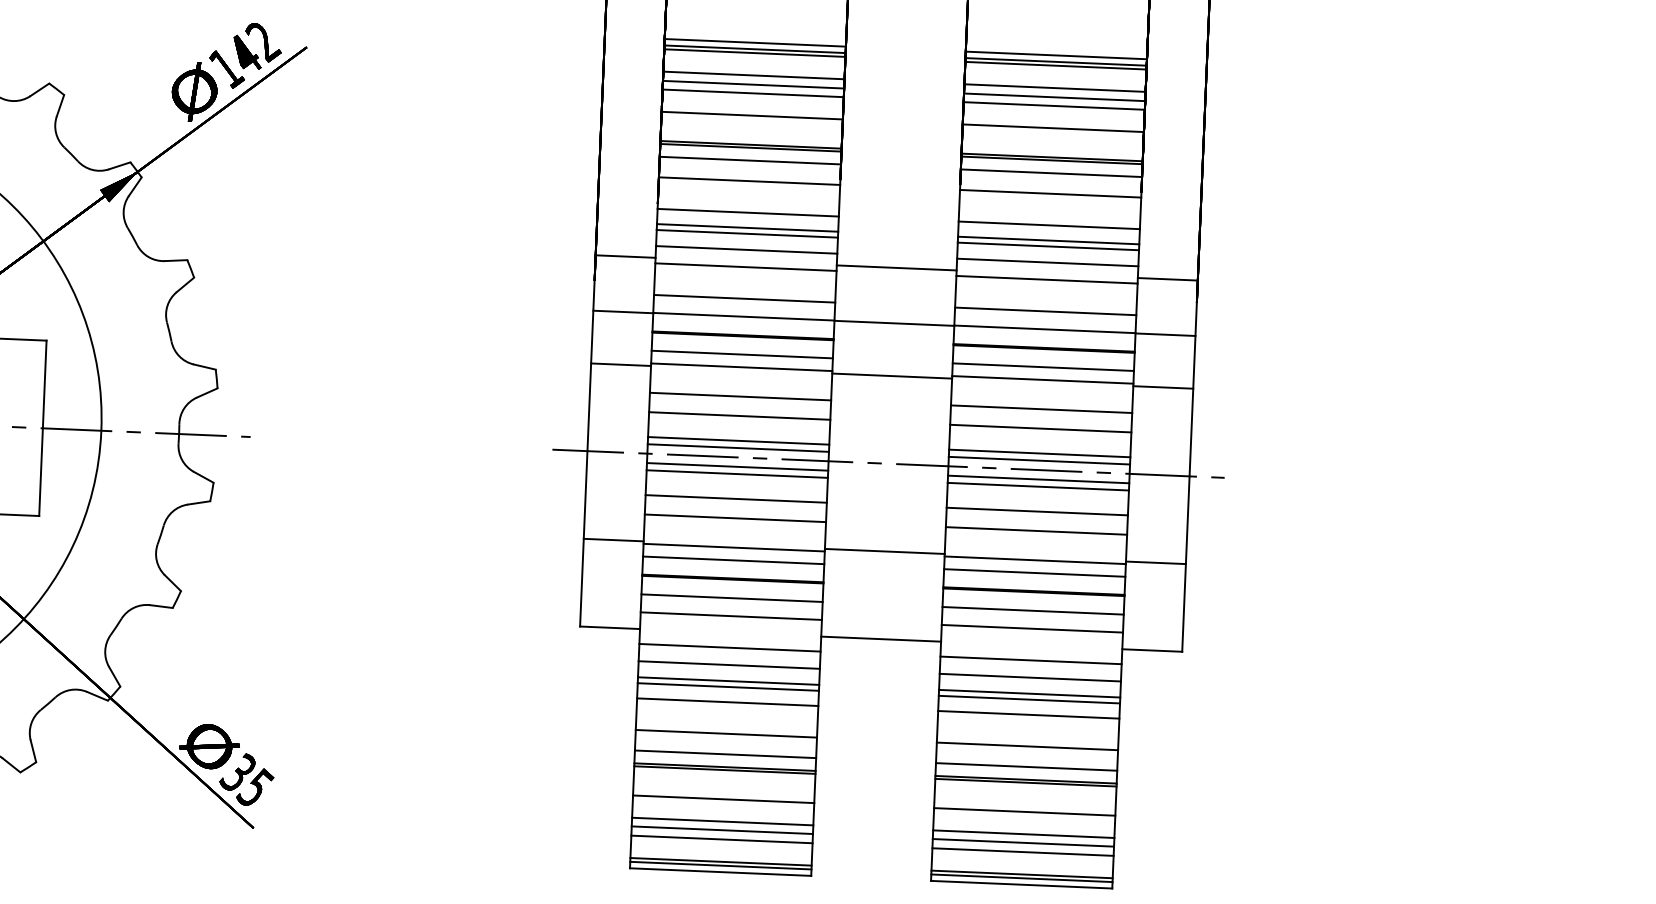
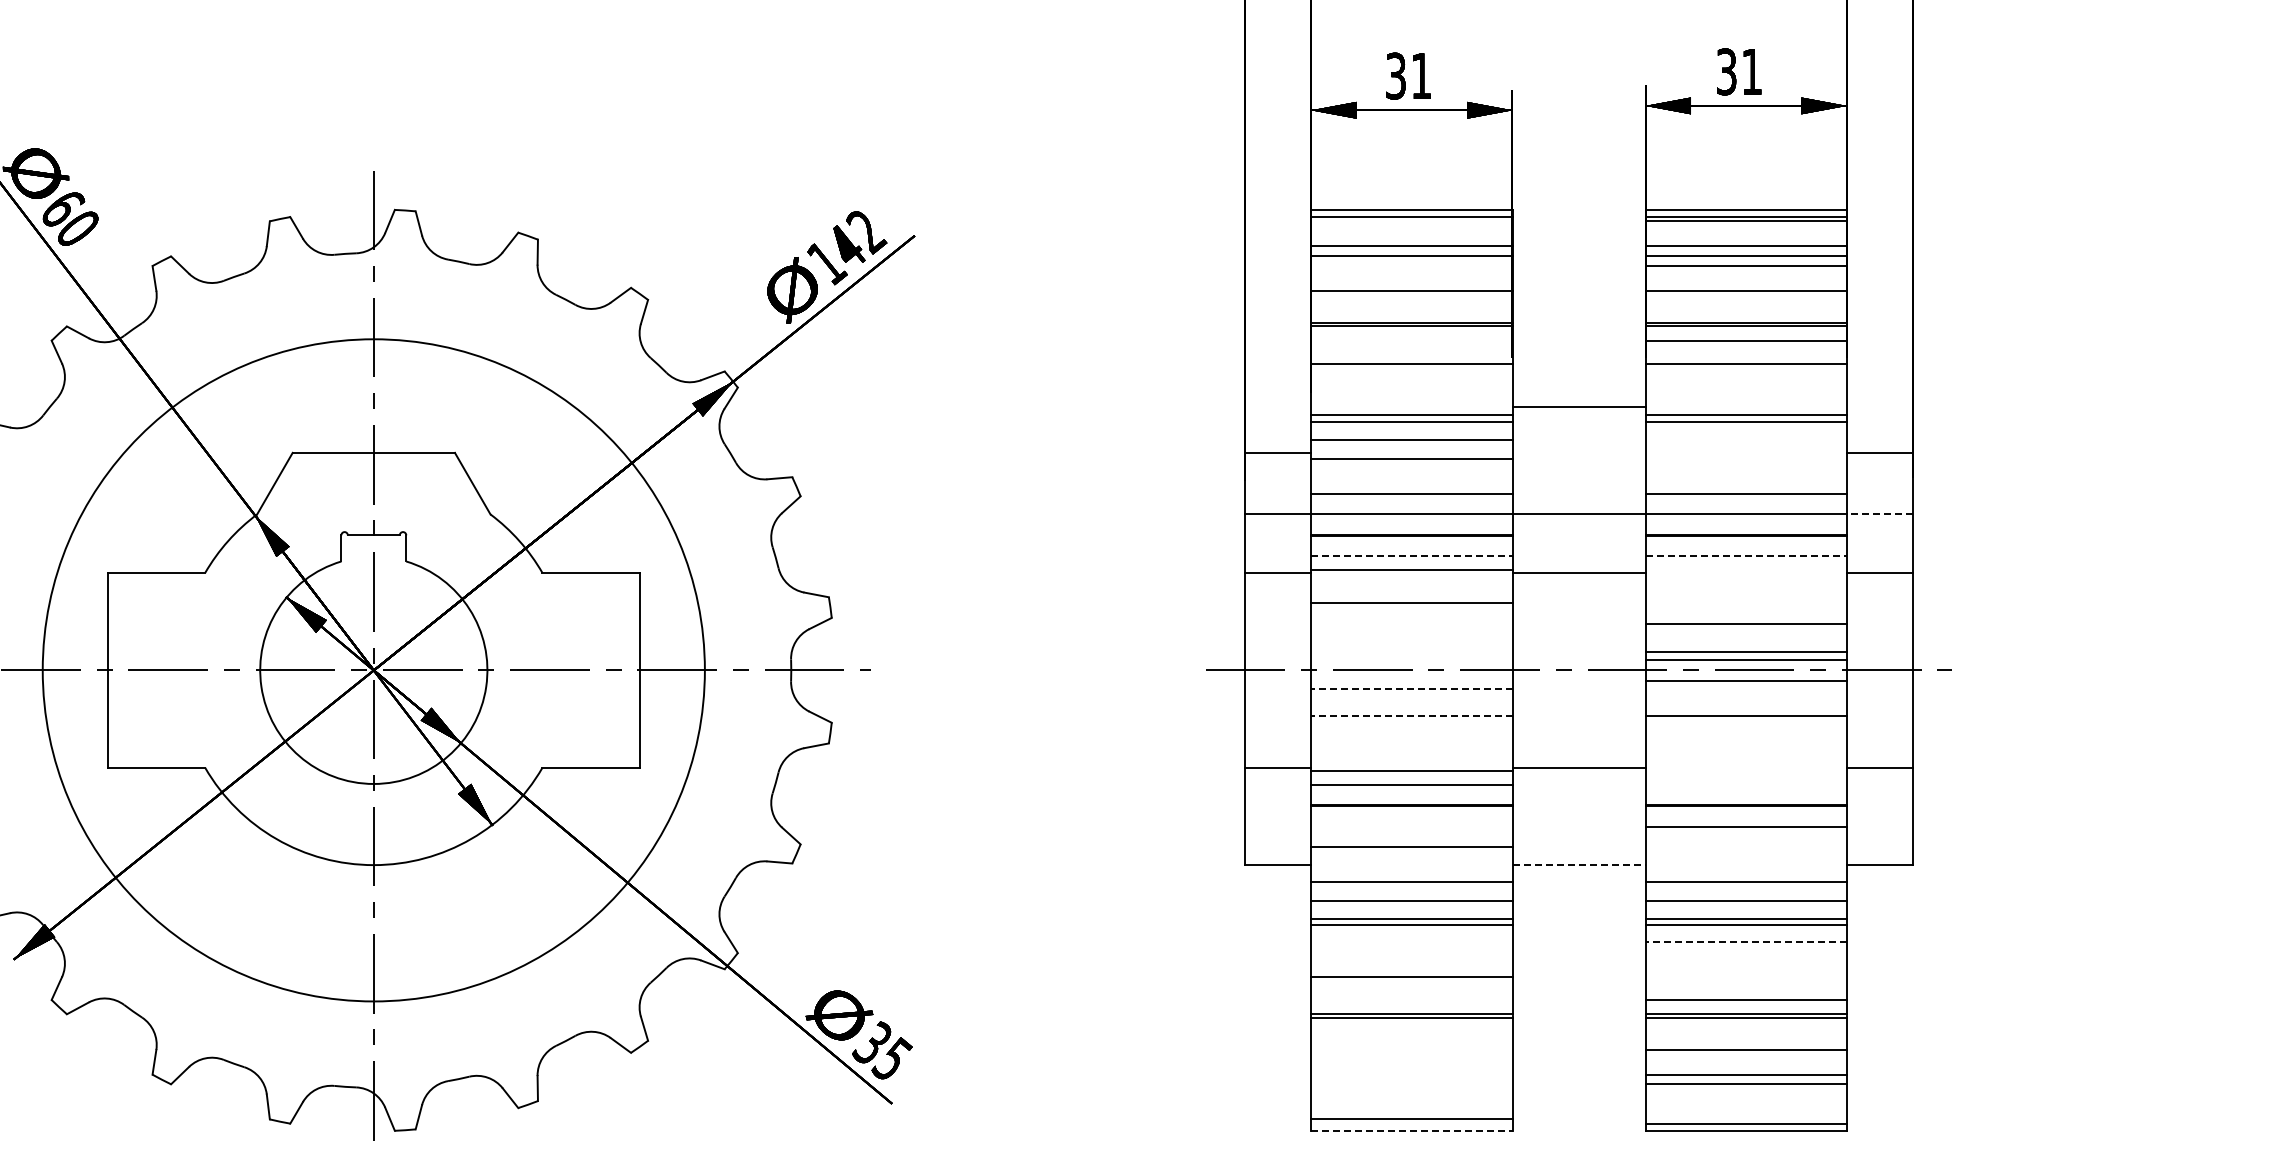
line: (754, 53) -> (1411, 221), removed
line: (752, 93) -> (1411, 266), removed
line: (750, 160) -> (1411, 340), removed
line: (747, 212) -> (1411, 398), removed
line: (1048, 225) -> (1745, 398), removed
line: (1047, 262) -> (1745, 439), removed
line: (896, 267) -> (1578, 406), moved
line: (1046, 280) -> (1745, 459), removed
line: (1164, 334) -> (1879, 514), solid -> dashed
line: (741, 354) -> (1411, 556), solid -> dashed
line: (1043, 367) -> (1746, 556), solid -> dashed
line: (1042, 380) -> (1745, 570), removed
line: (1040, 408) -> (1745, 602), removed
line: (739, 416) -> (1411, 624), removed
line: (738, 440) -> (1411, 651), removed
line: (738, 447) -> (1411, 659), removed
line: (737, 466) -> (1411, 680), removed
line: (736, 473) -> (1411, 688), solid -> dashed
line: (1037, 486) -> (1745, 688), removed
line: (735, 498) -> (1411, 716), solid -> dashed
line: (735, 517) -> (1411, 737), removed
line: (1035, 530) -> (1745, 737), removed
line: (1034, 560) -> (1745, 770), removed
line: (1034, 572) -> (1745, 784), removed
line: (731, 598) -> (1411, 826), removed
line: (1031, 628) -> (1745, 846), removed
line: (881, 639) -> (1579, 865), solid -> dashed
line: (727, 702) -> (1411, 942), removed
line: (1029, 715) -> (1746, 942), solid -> dashed
line: (1026, 746) -> (1745, 977), removed
line: (725, 754) -> (1411, 1000), removed
line: (723, 798) -> (1411, 1049), removed
line: (722, 821) -> (1411, 1074), removed
line: (722, 830) -> (1411, 1084), removed
line: (721, 839) -> (1411, 1094), removed
line: (1022, 851) -> (1745, 1094), removed
line: (720, 865) -> (1411, 1123), removed
line: (720, 871) -> (1411, 1130), solid -> dashed
line: (1021, 874) -> (1745, 1119), removed

